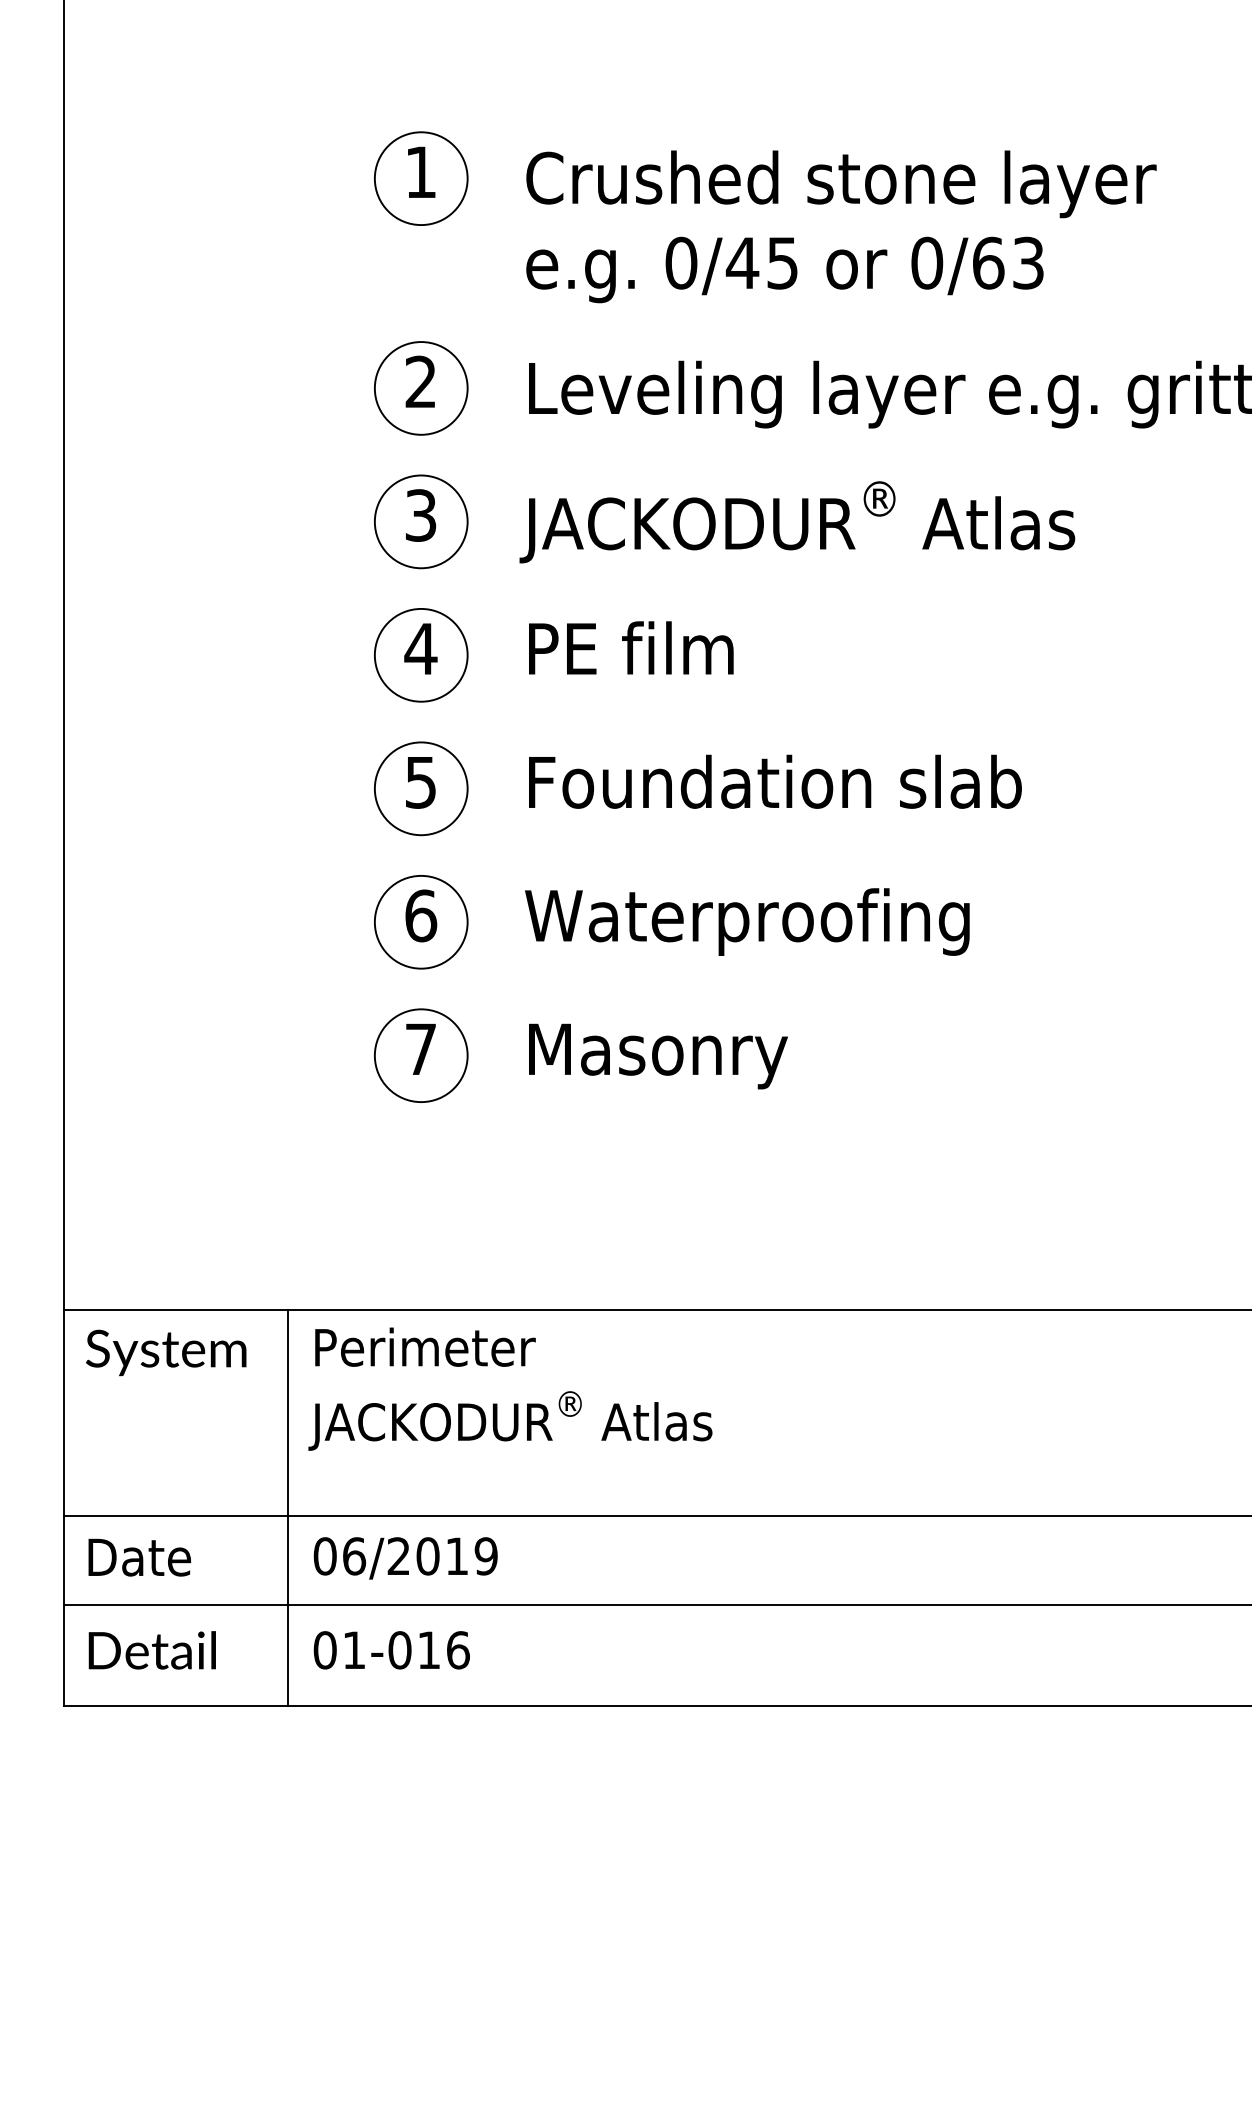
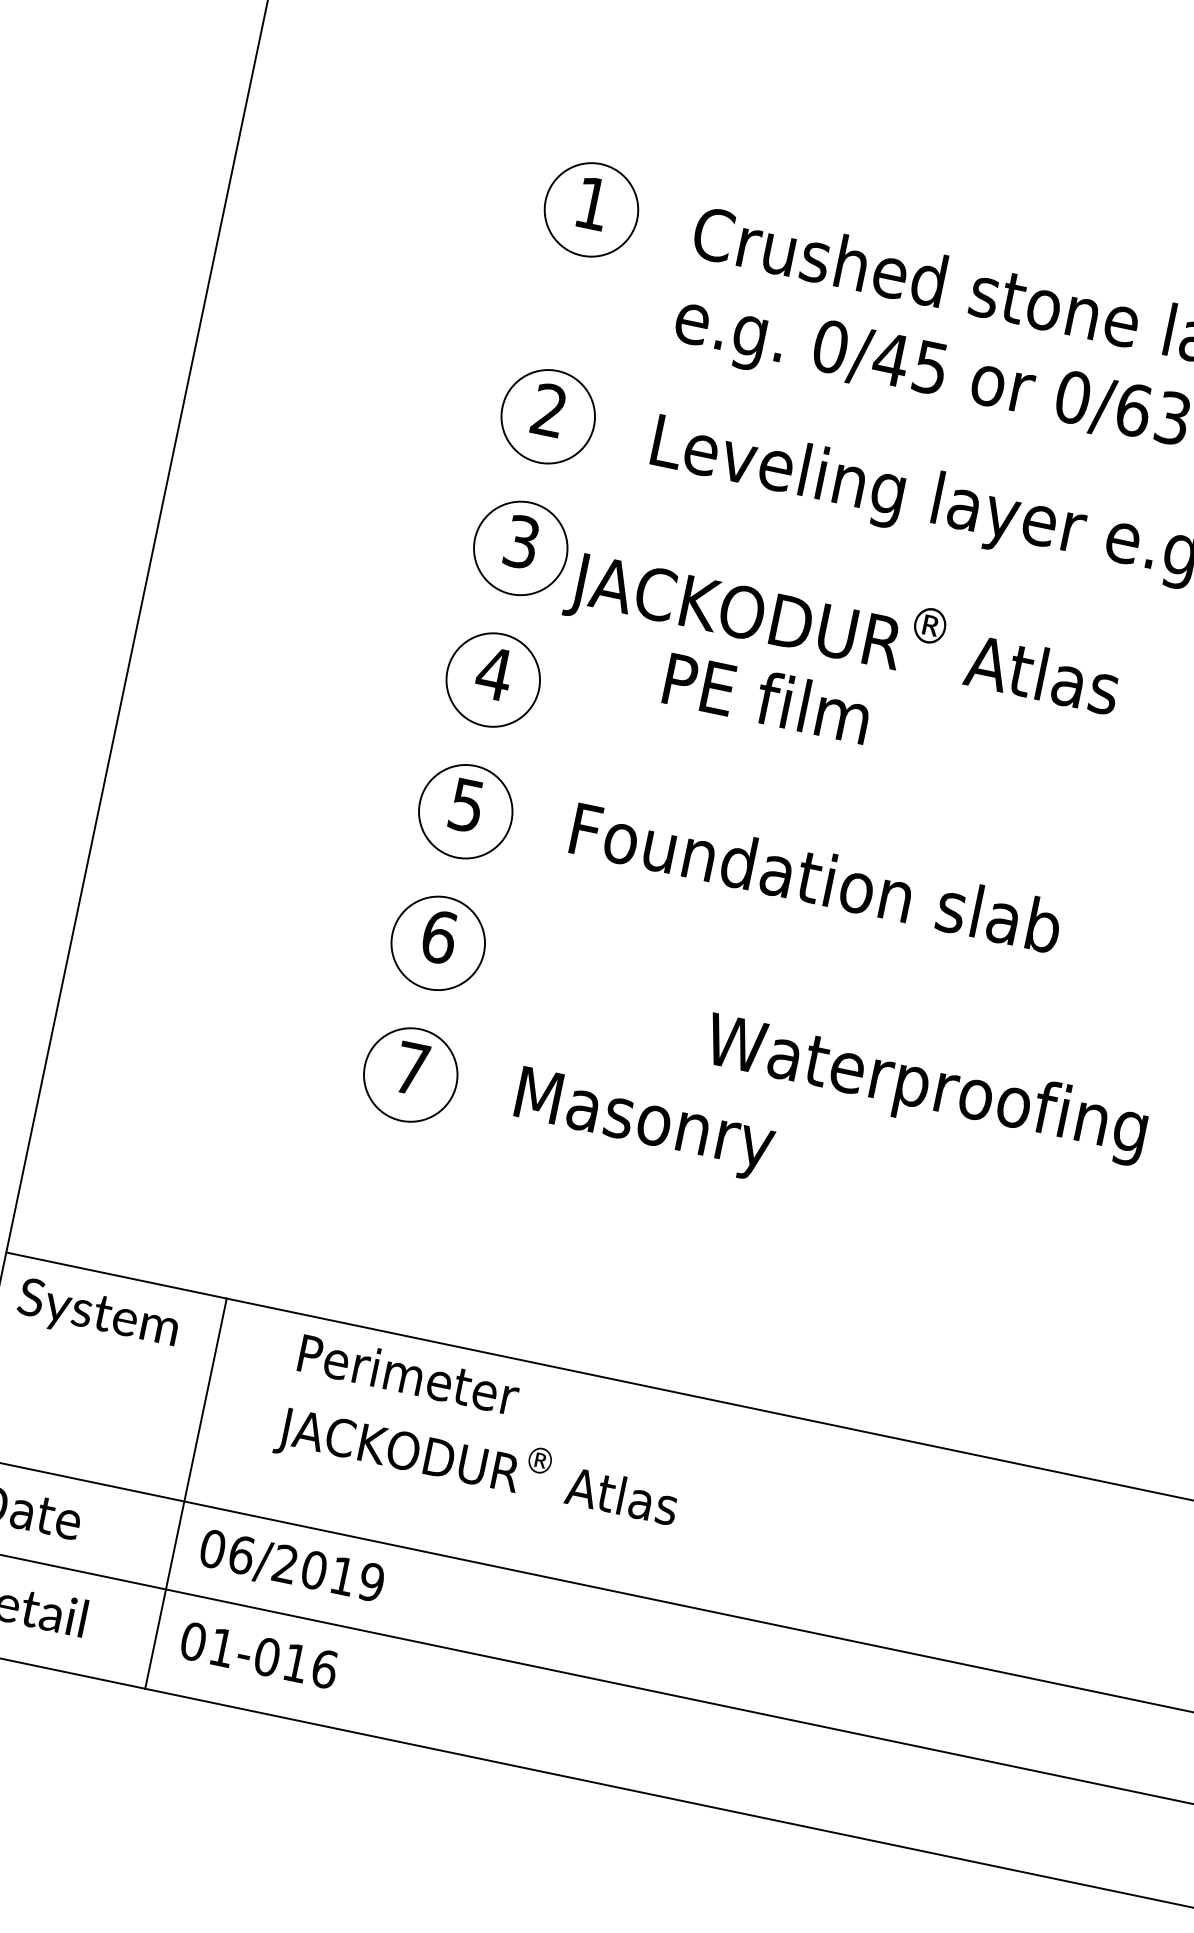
text: (797, 522) -> (844, 632), moved
text: (631, 647) -> (767, 697), moved
text: (747, 921) -> (925, 1088), moved
text: (510, 1388) -> (484, 1433), moved

